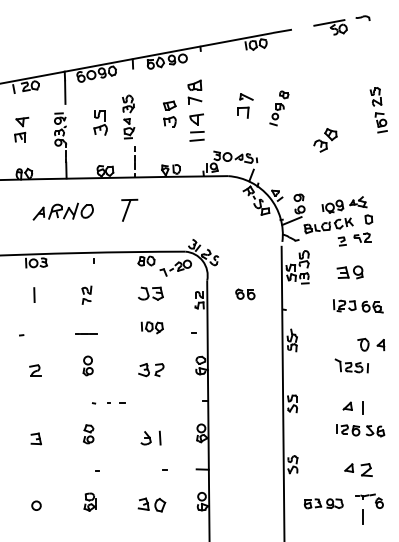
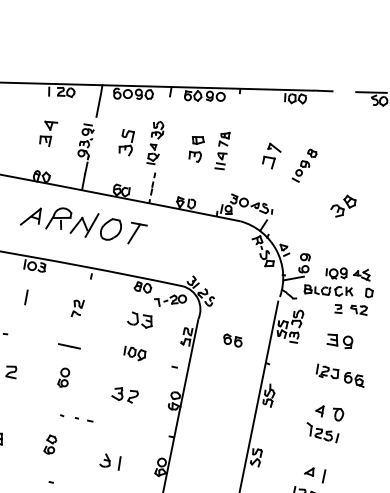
part: (195, 110) -> (222, 150), size x0.62
part: (63, 211) -> (72, 221), size x1.67
part: (380, 345) -> (319, 411), moved

